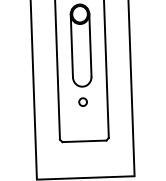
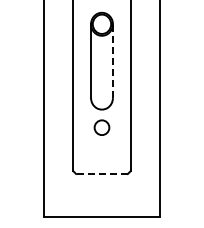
line: (90, 45) -> (112, 61), solid -> dashed
circle: (82, 101) -> (101, 127), size x1.6
line: (84, 140) -> (102, 173), solid -> dashed

